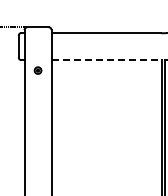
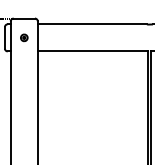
line: (107, 60) -> (93, 51), dashed -> solid
part: (37, 70) -> (23, 37), moved

